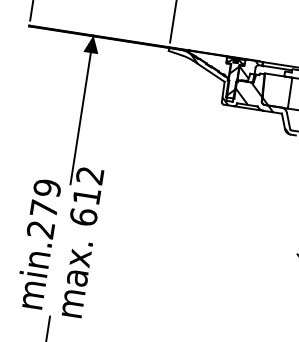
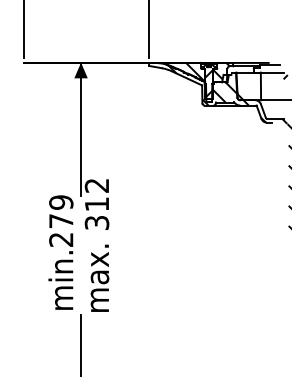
hatch: (208, 64) -> (185, 72), added
text: (83, 216) -> (96, 222), 612 -> 312

